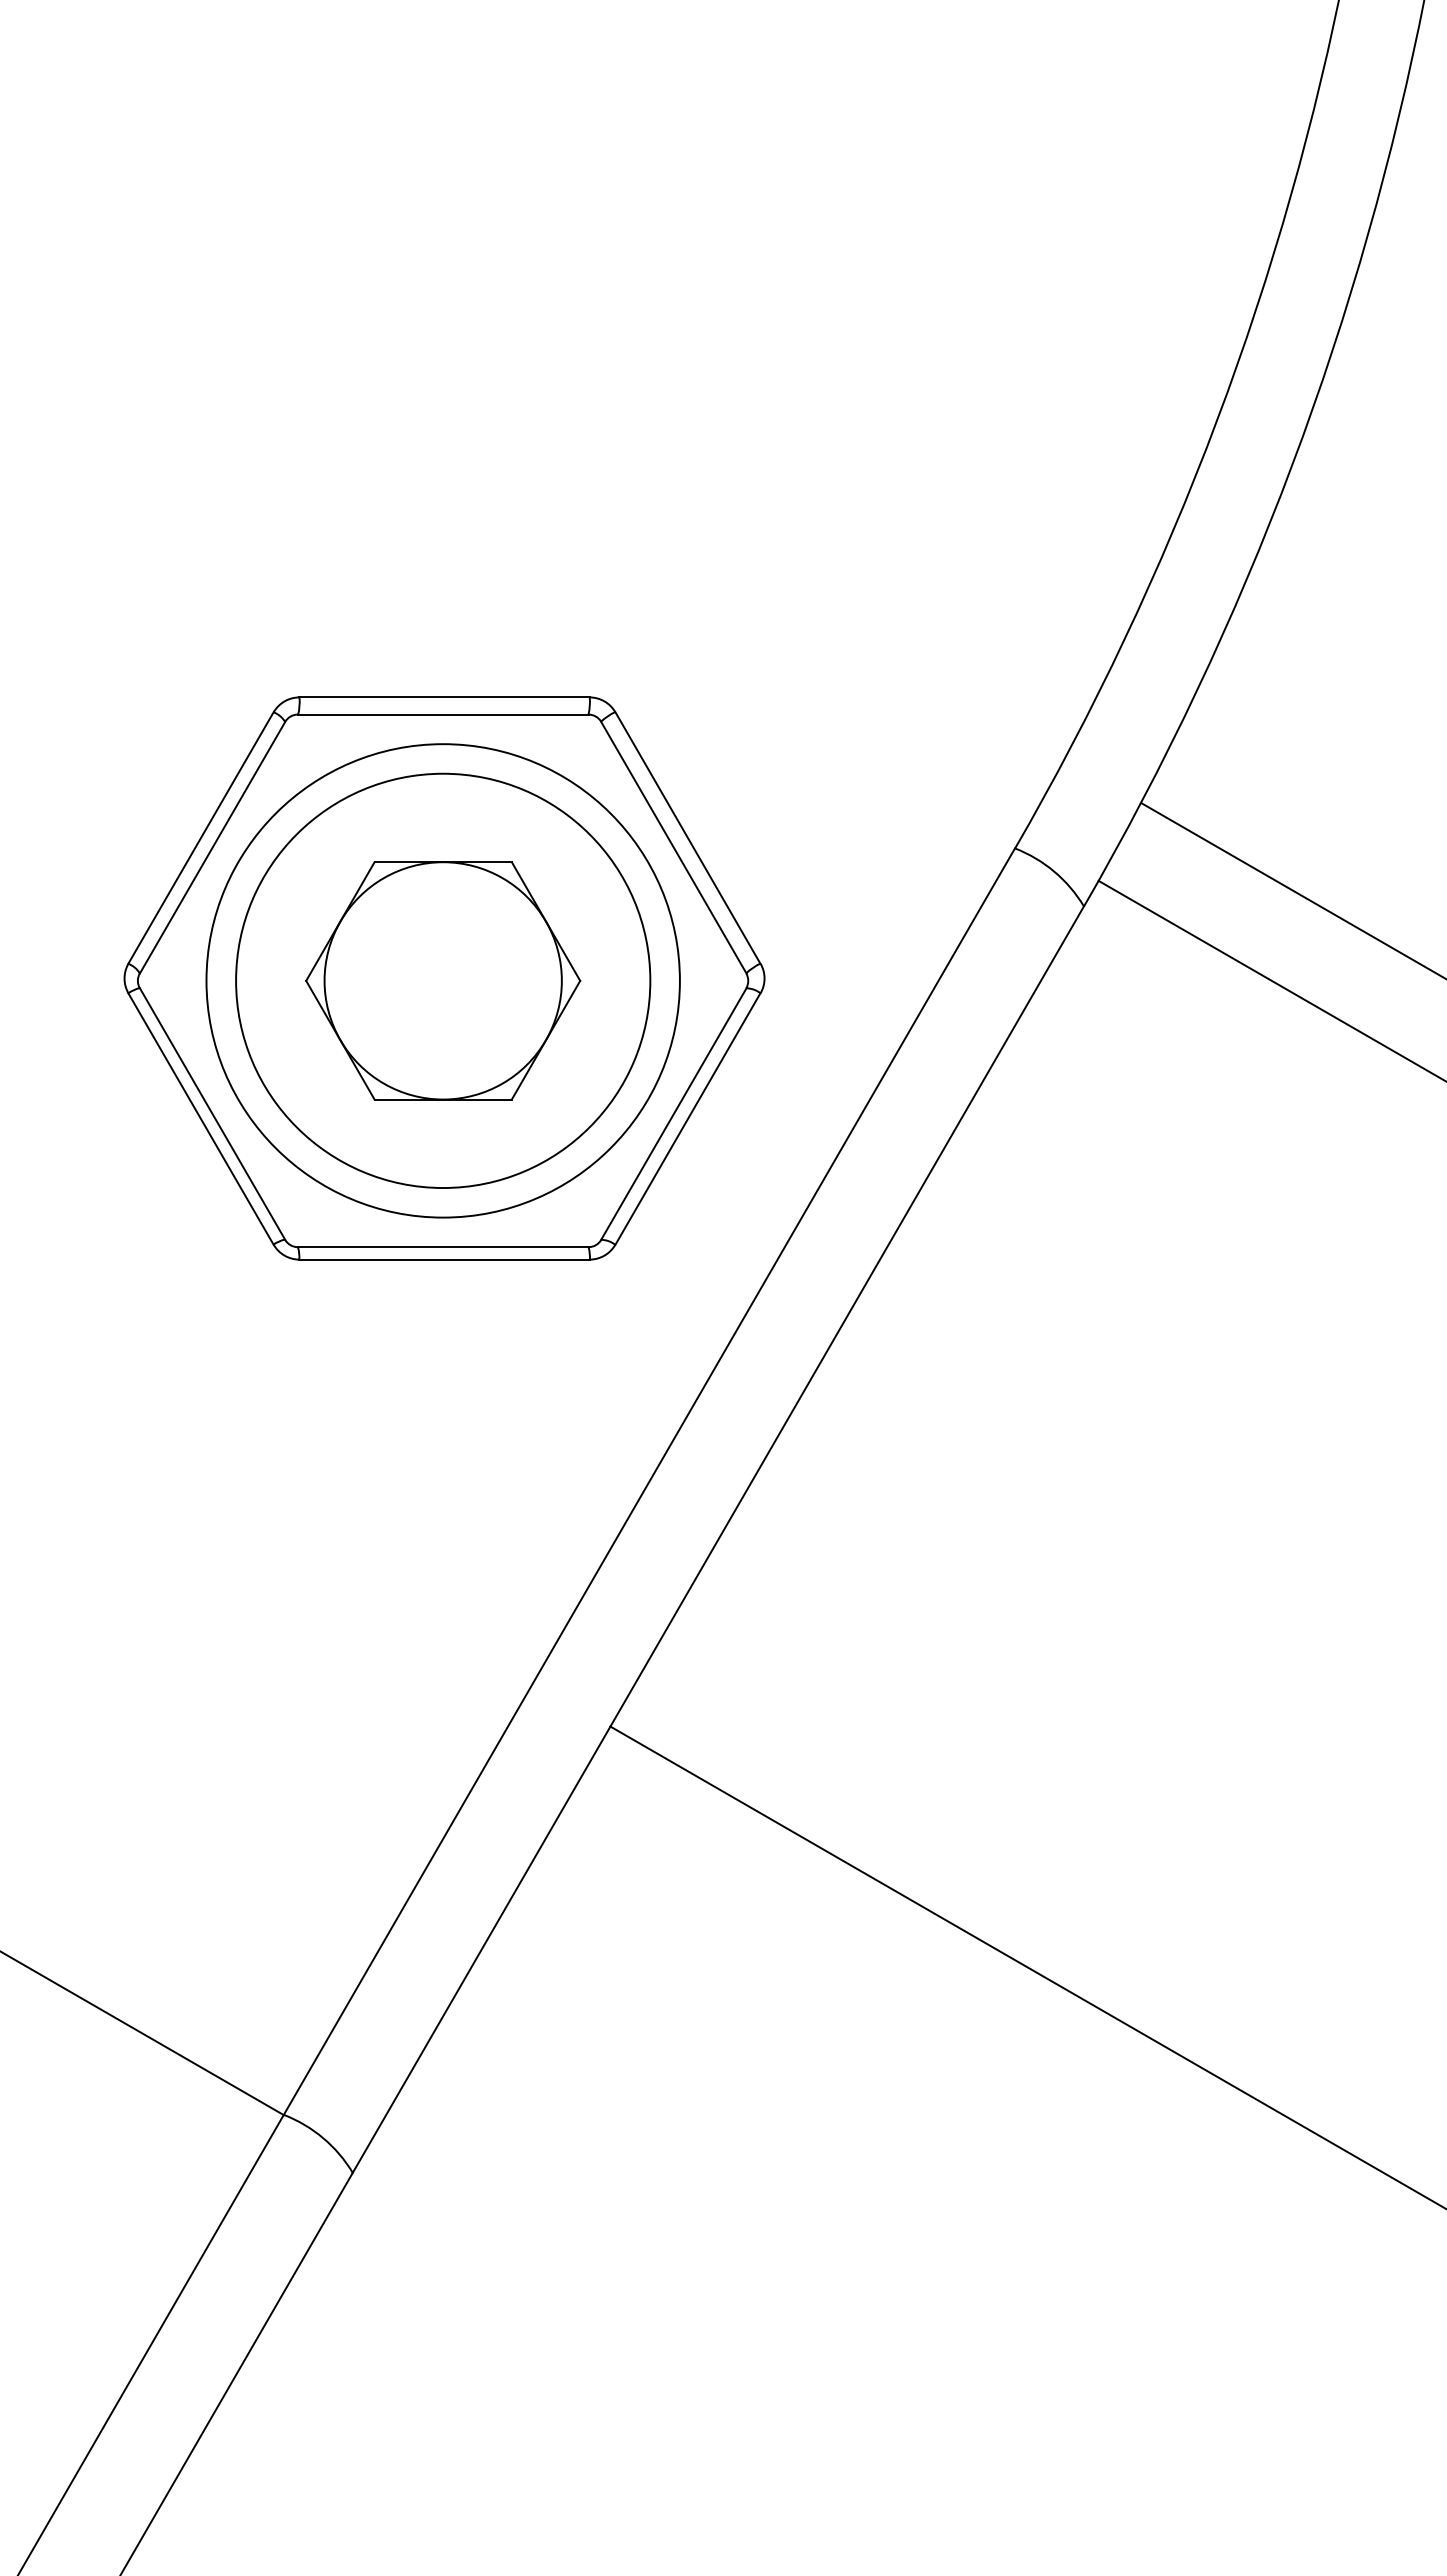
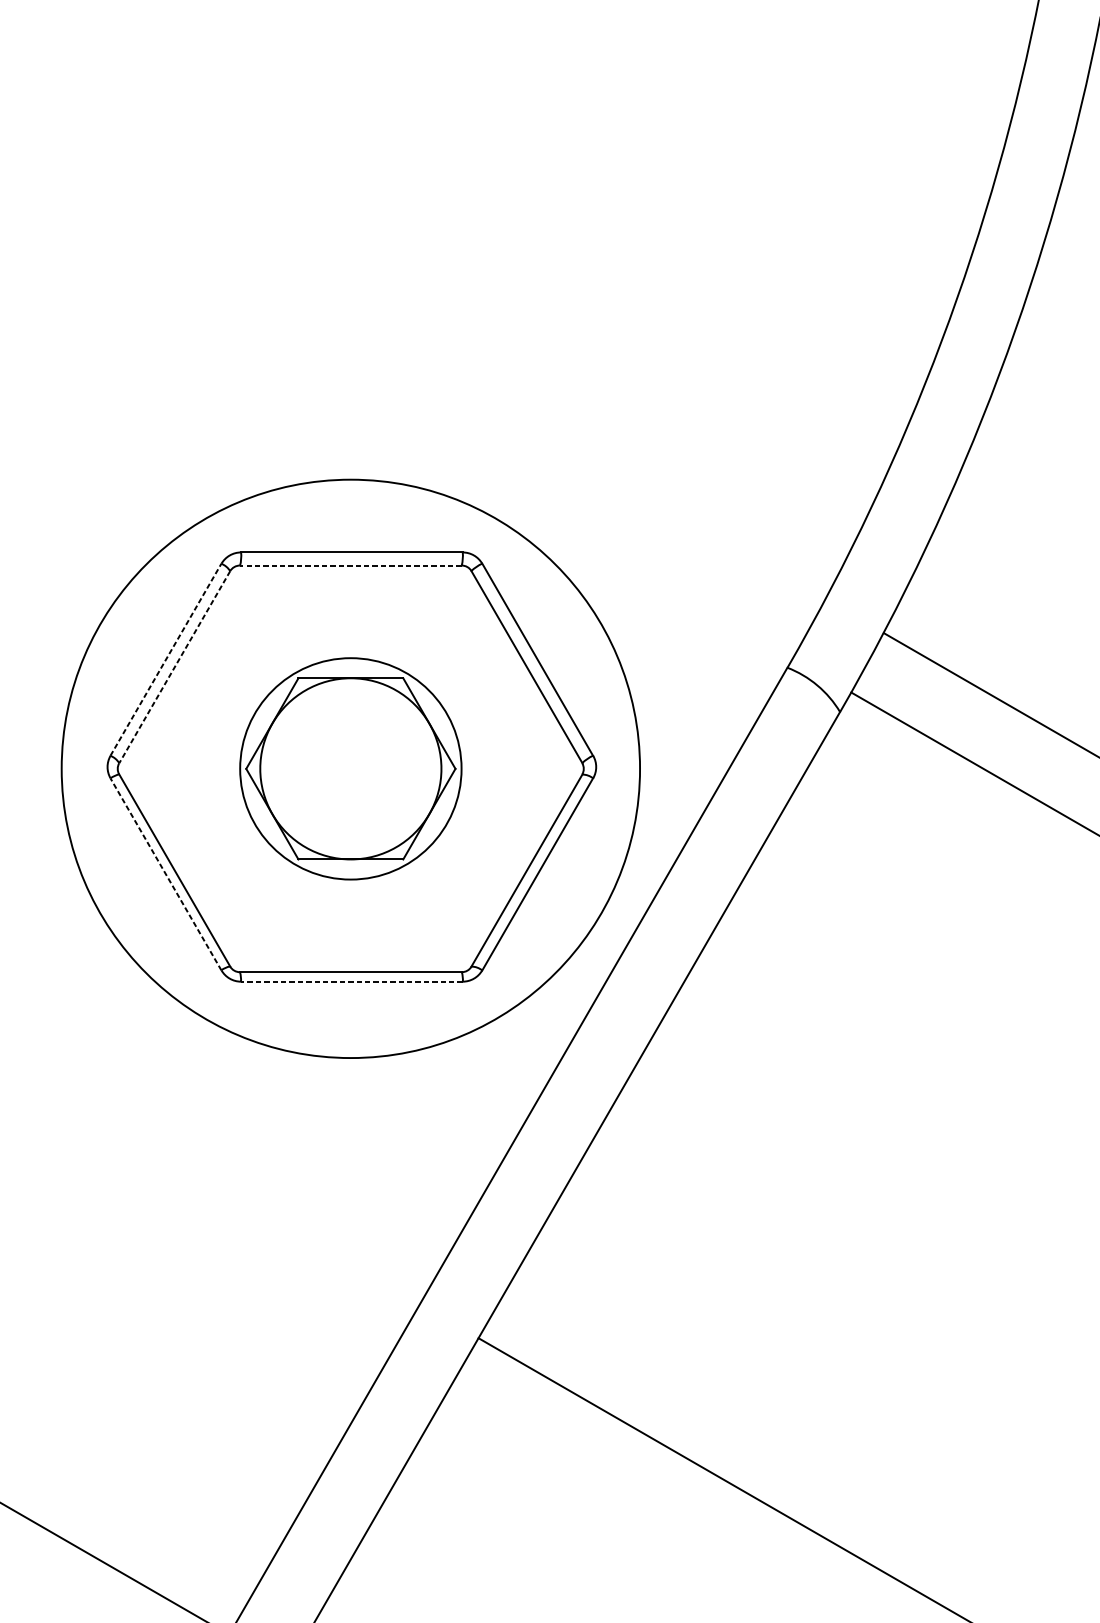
line: (442, 714) -> (350, 565), solid -> dashed
line: (201, 837) -> (166, 659), solid -> dashed
line: (212, 848) -> (174, 667), solid -> dashed
circle: (442, 980) -> (350, 768), size x1.6
circle: (443, 980) -> (351, 768), size x0.7
line: (200, 1118) -> (165, 873), solid -> dashed
line: (444, 1259) -> (351, 981), solid -> dashed

